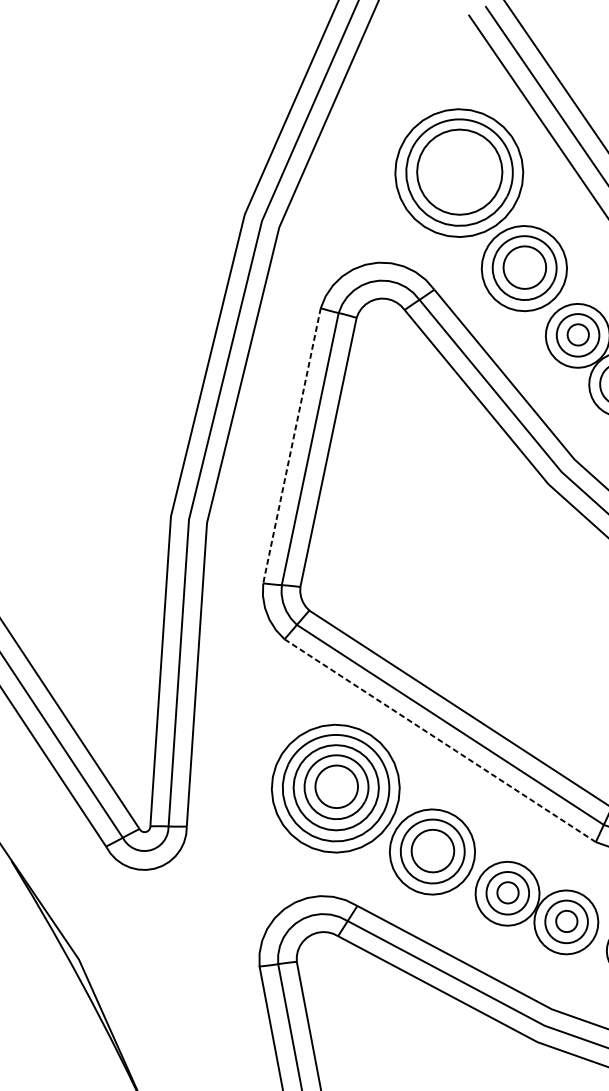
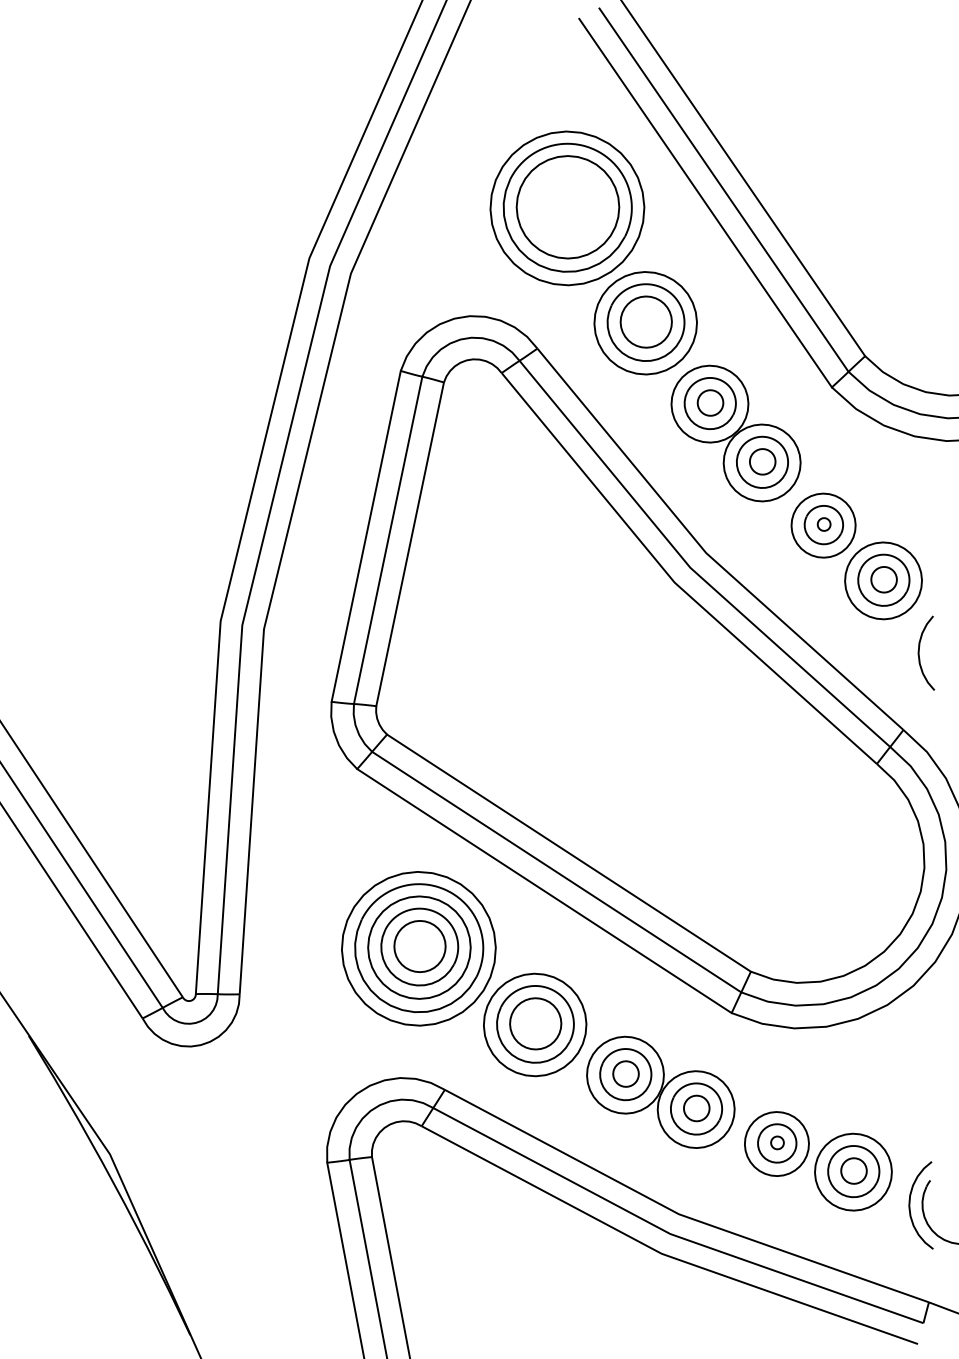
line: (292, 445) -> (366, 536), dashed -> solid
line: (440, 741) -> (544, 891), dashed -> solid

